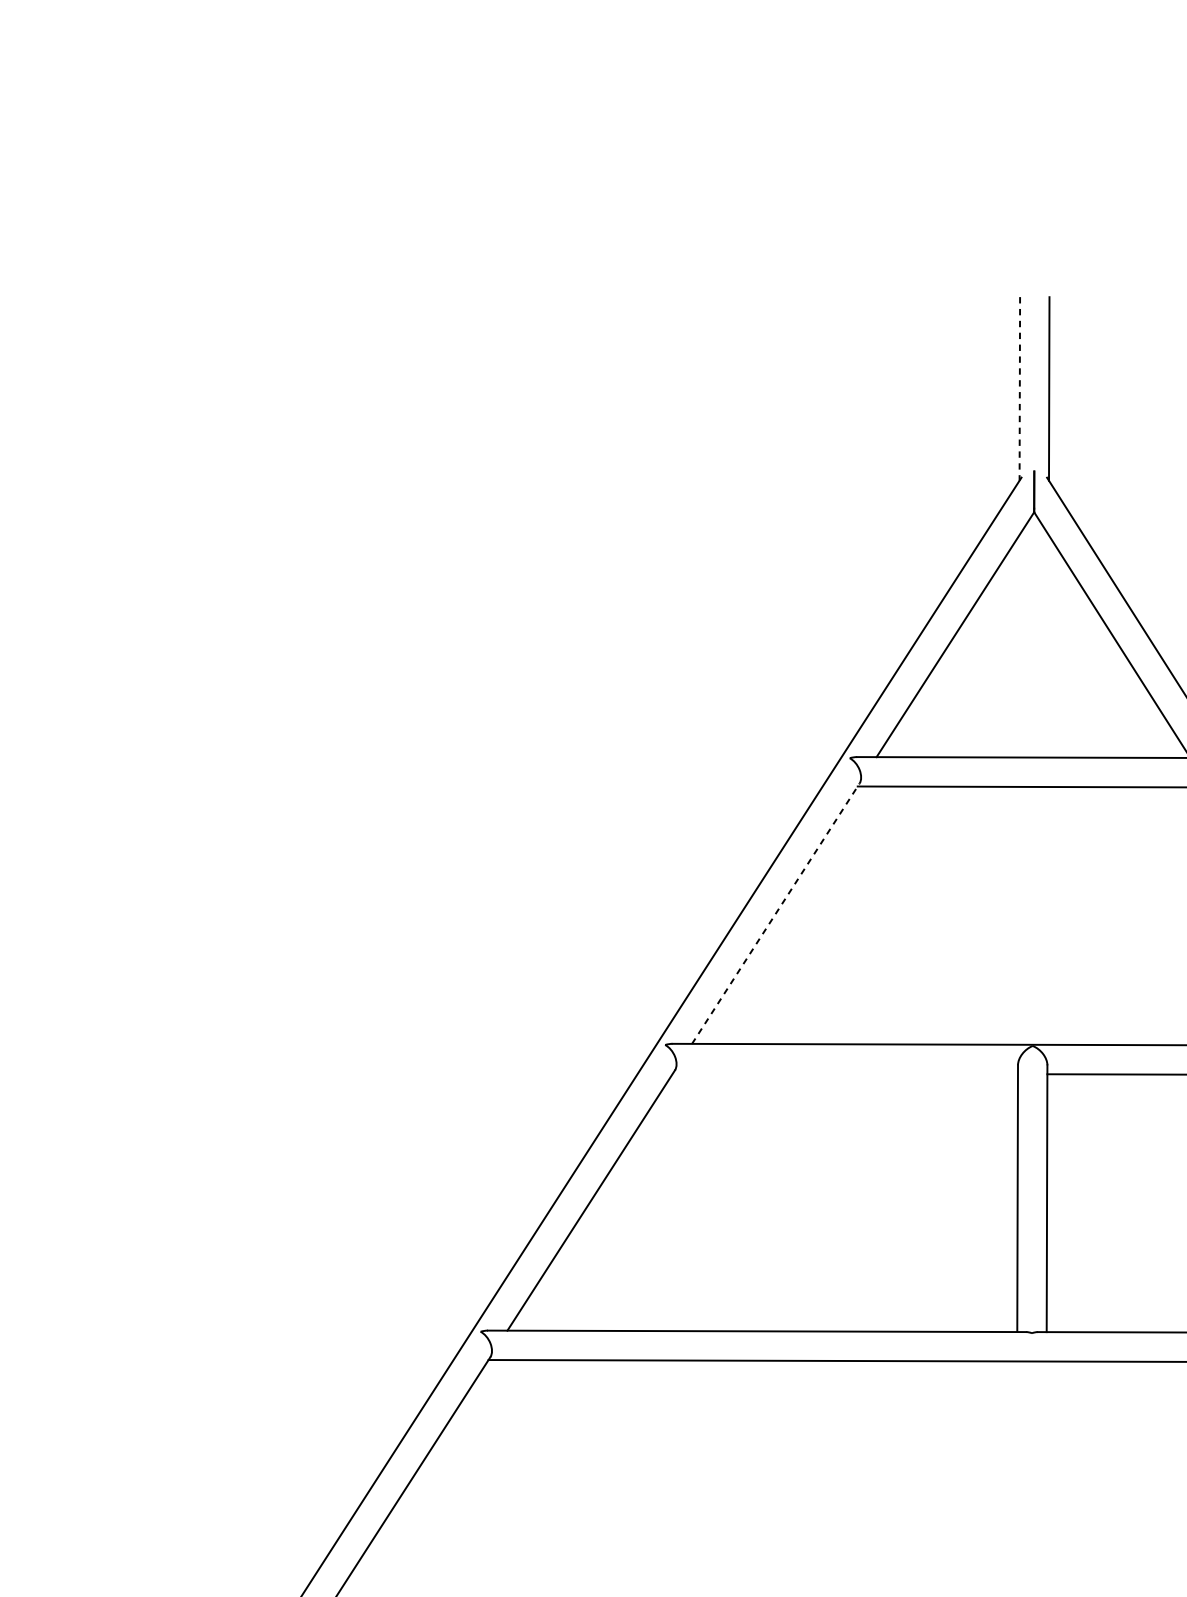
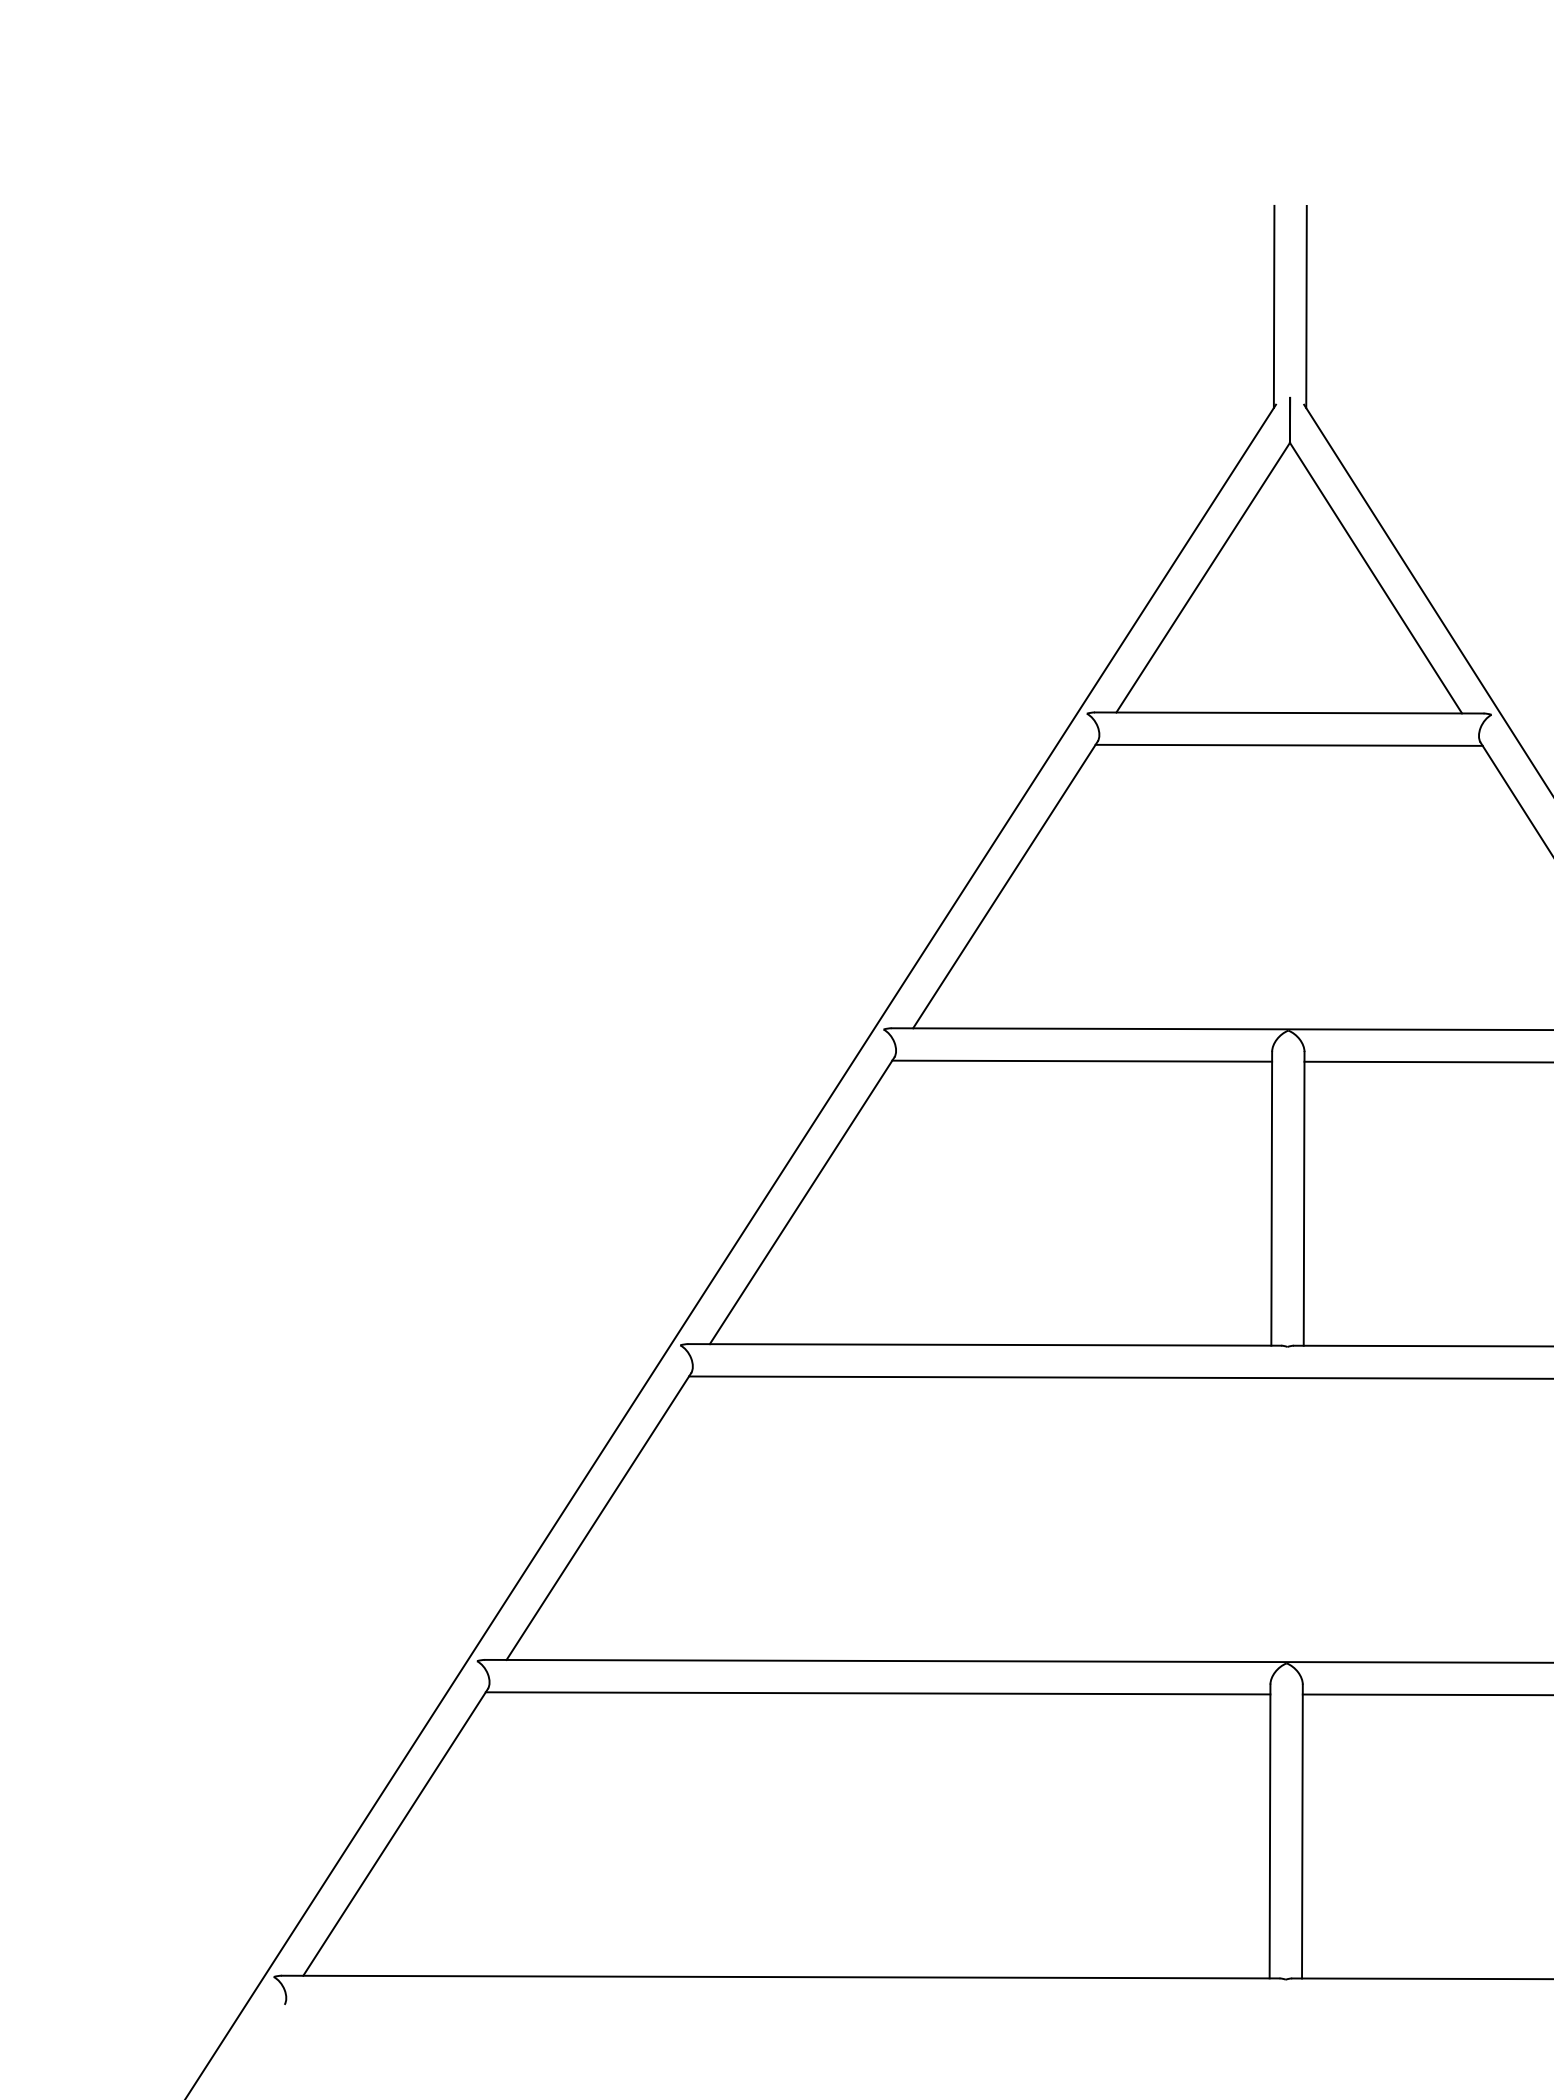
line: (1020, 389) -> (1274, 307), dashed -> solid
line: (775, 913) -> (1005, 884), dashed -> solid
line: (845, 1073) -> (1082, 1060), added

